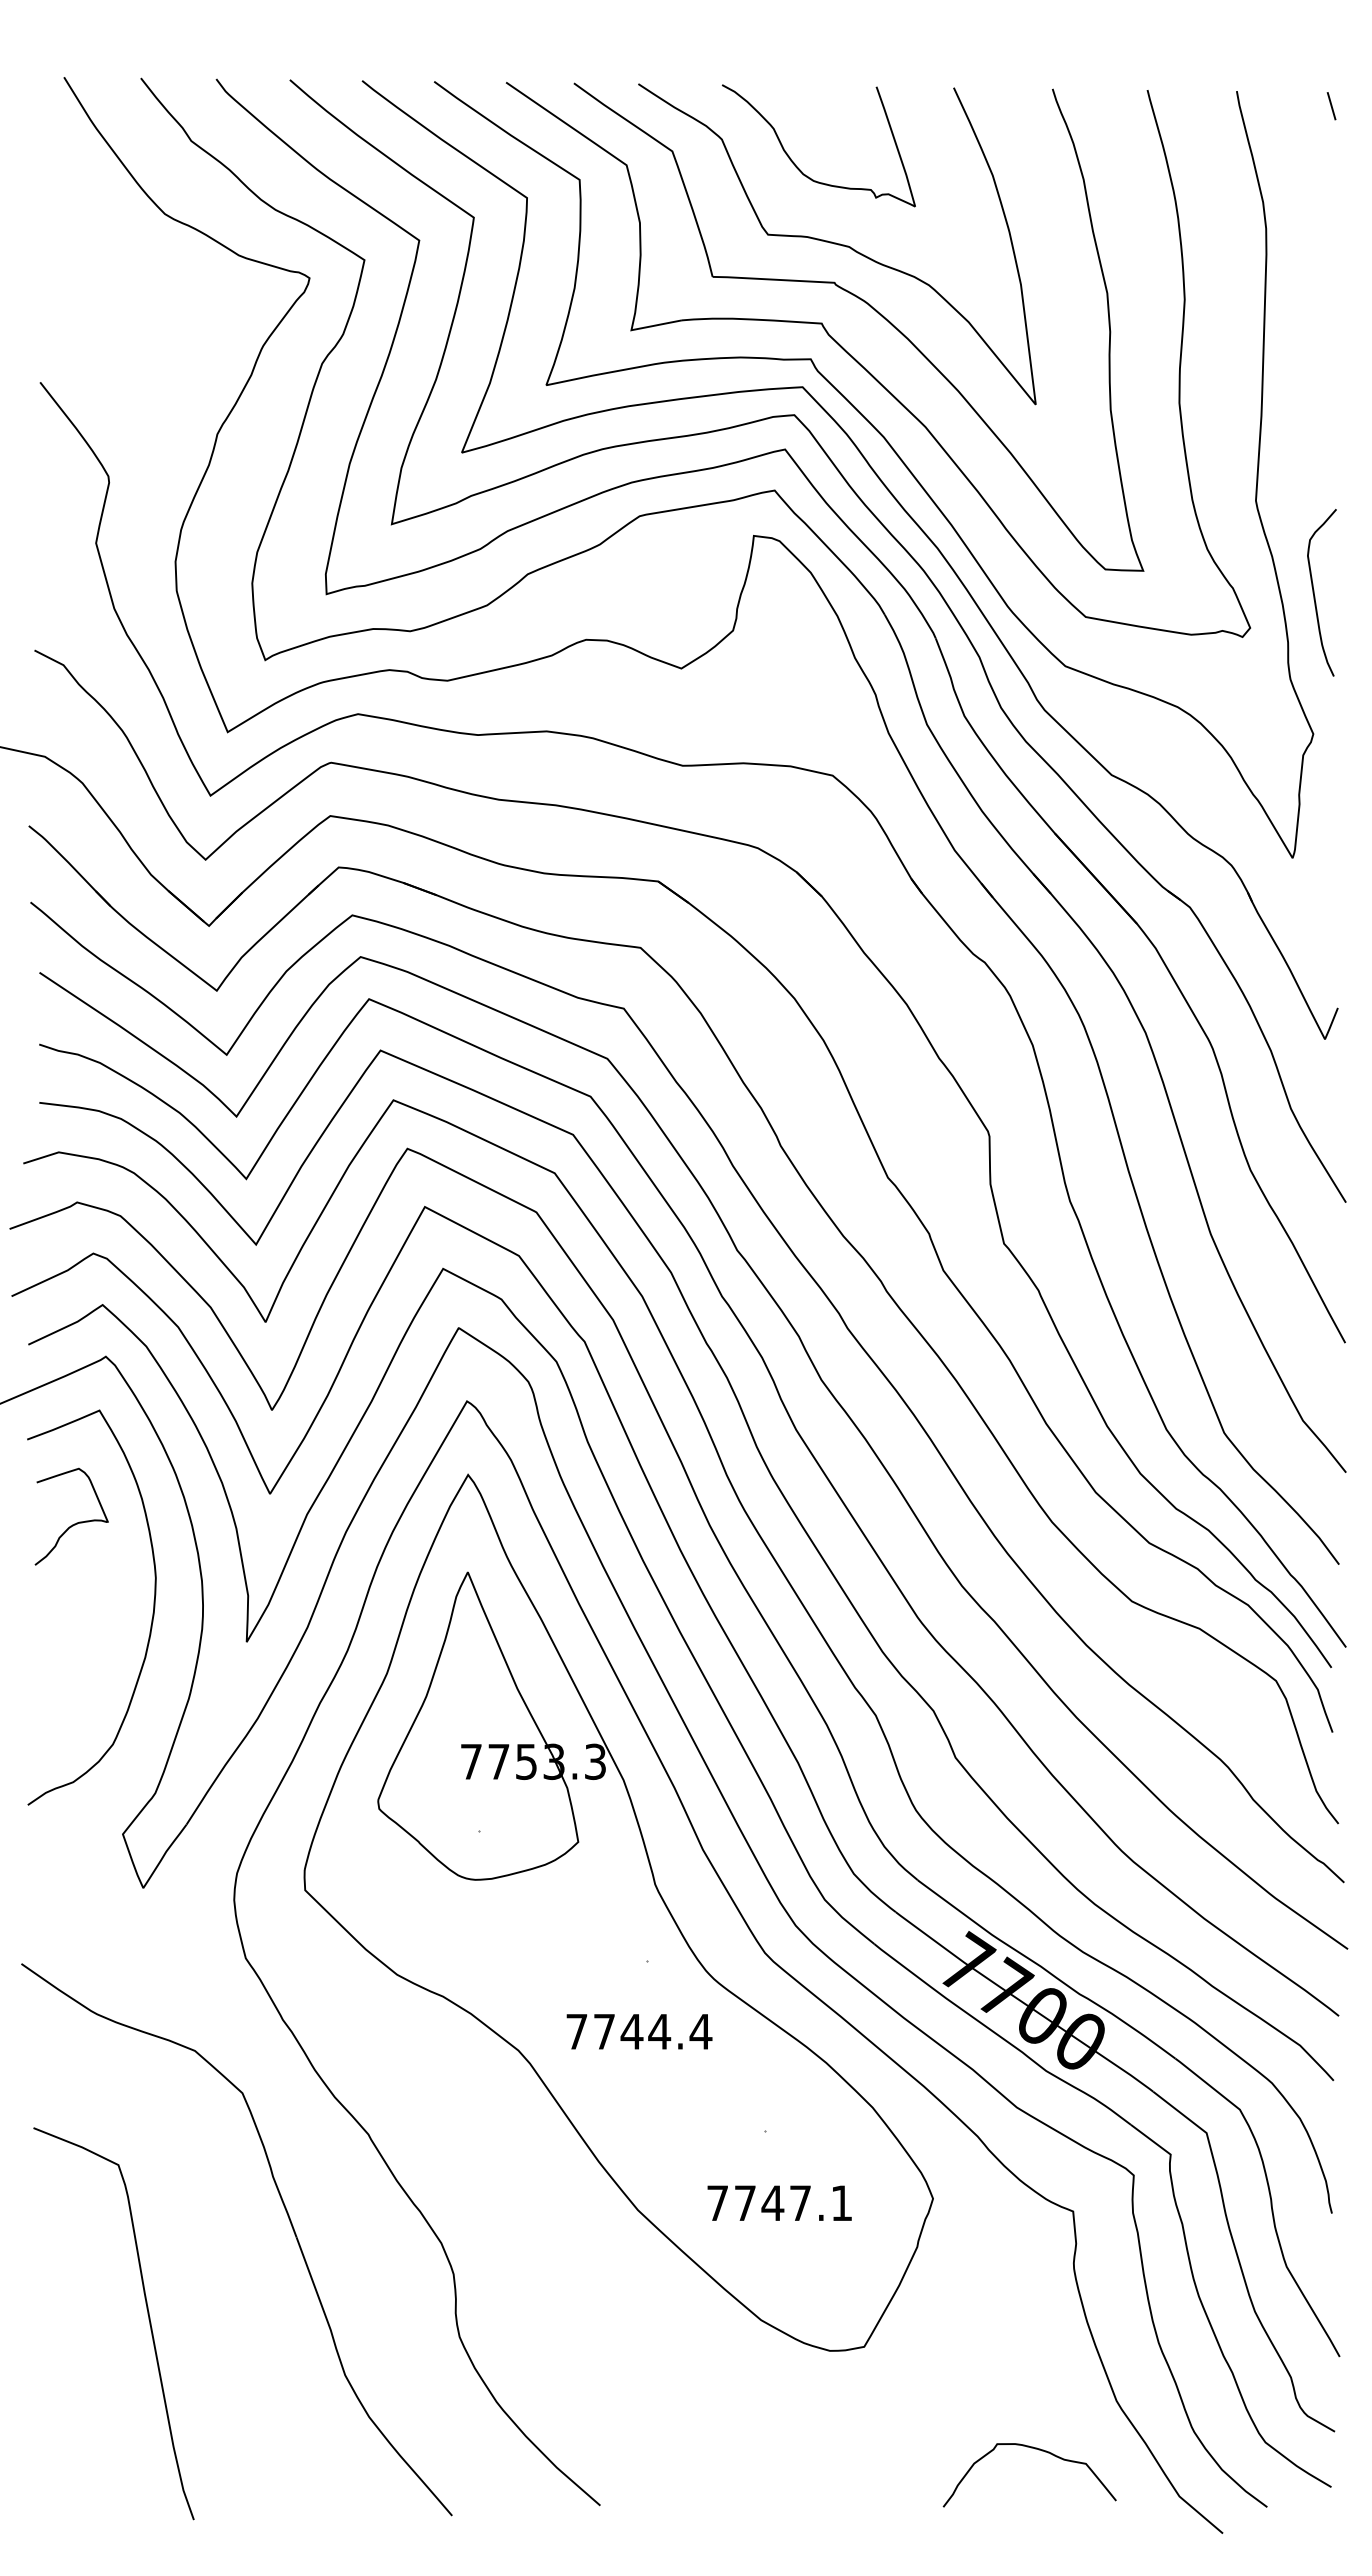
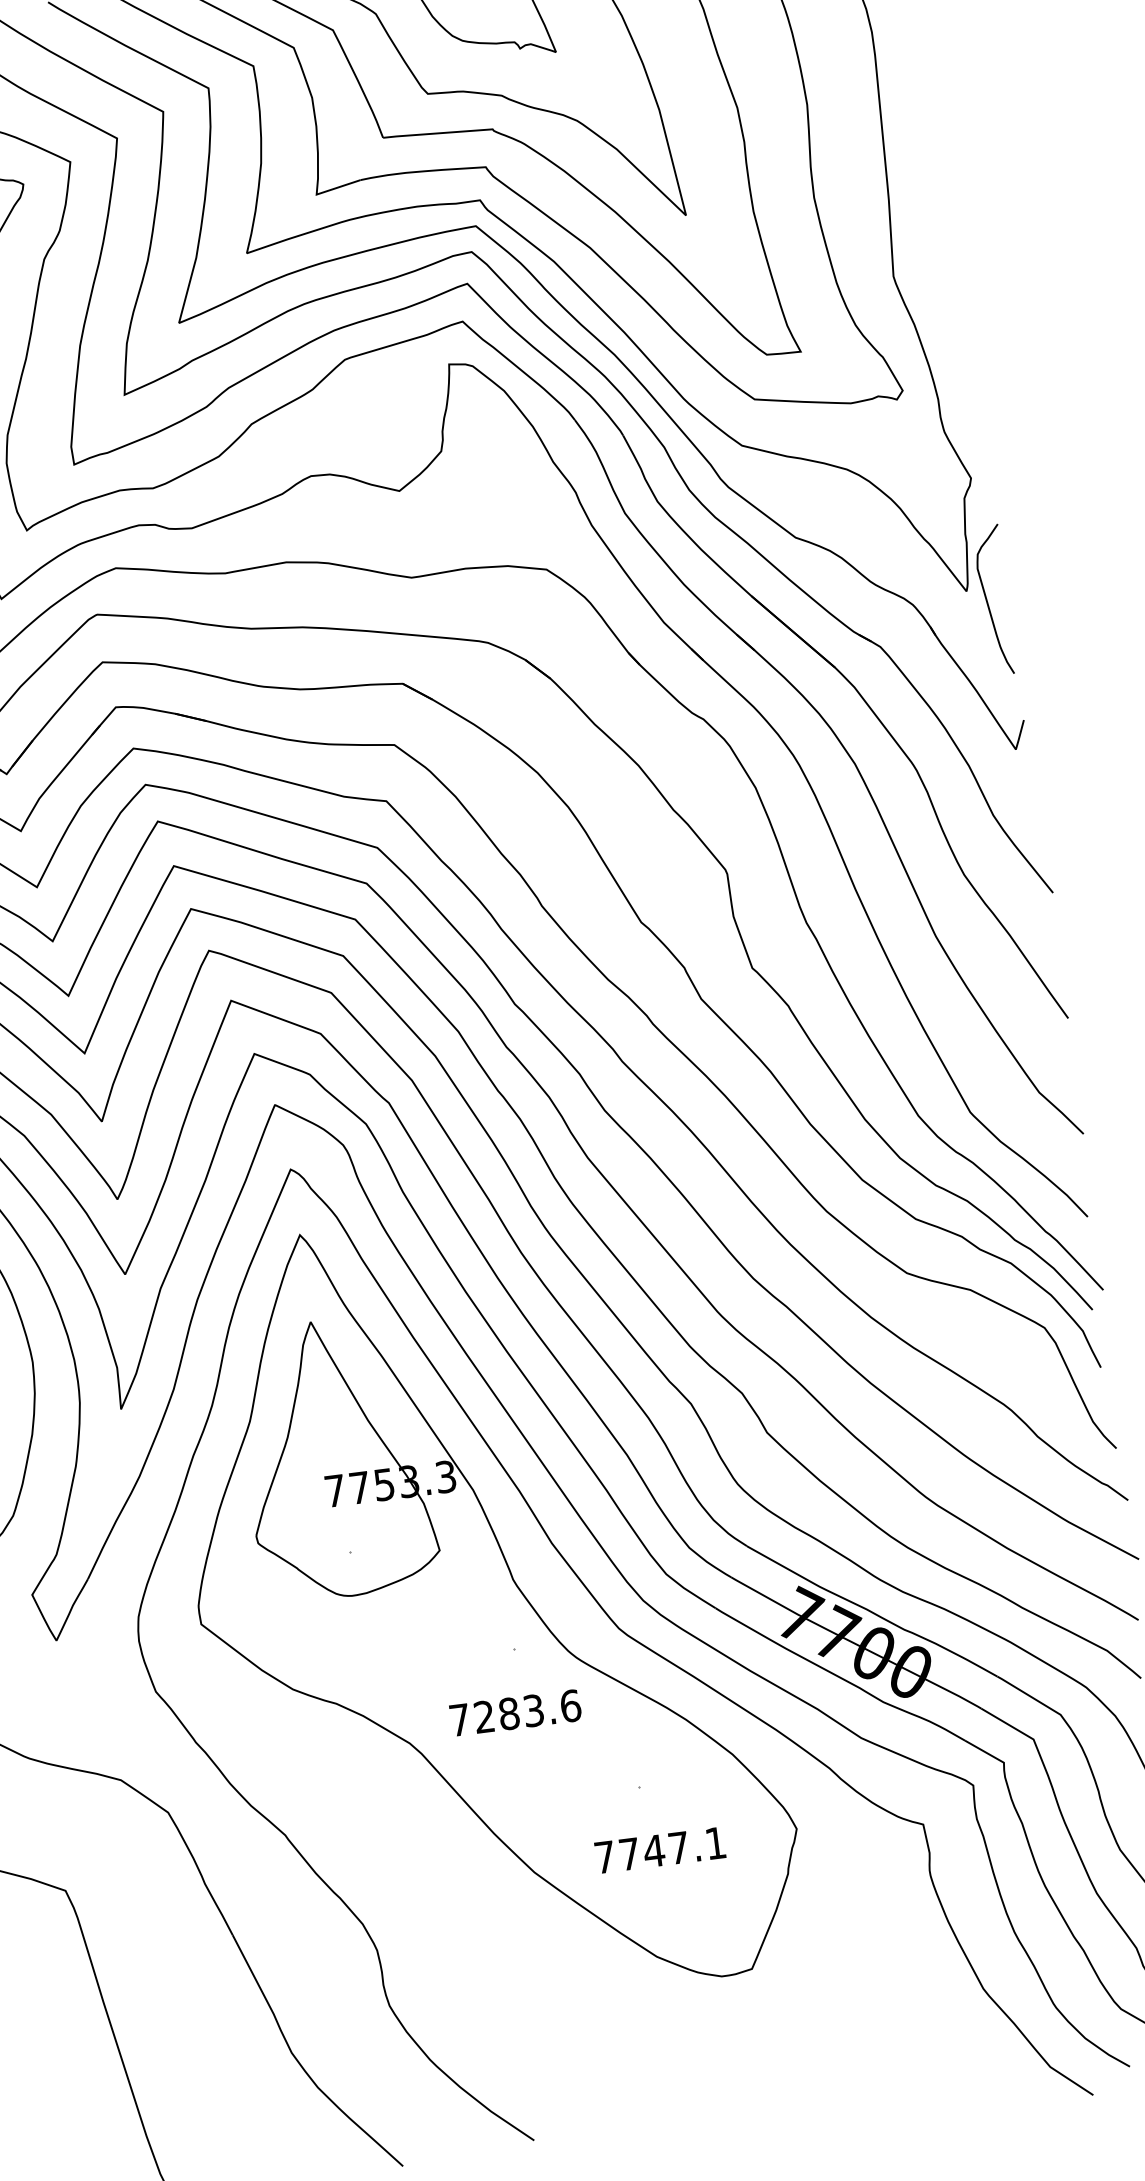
curve: (1314, 592) -> (987, 600), moved
text: (653, 2031) -> (528, 1711), 7744.4 -> 7283.6
curve: (1038, 2450) -> (919, 2041), removed

